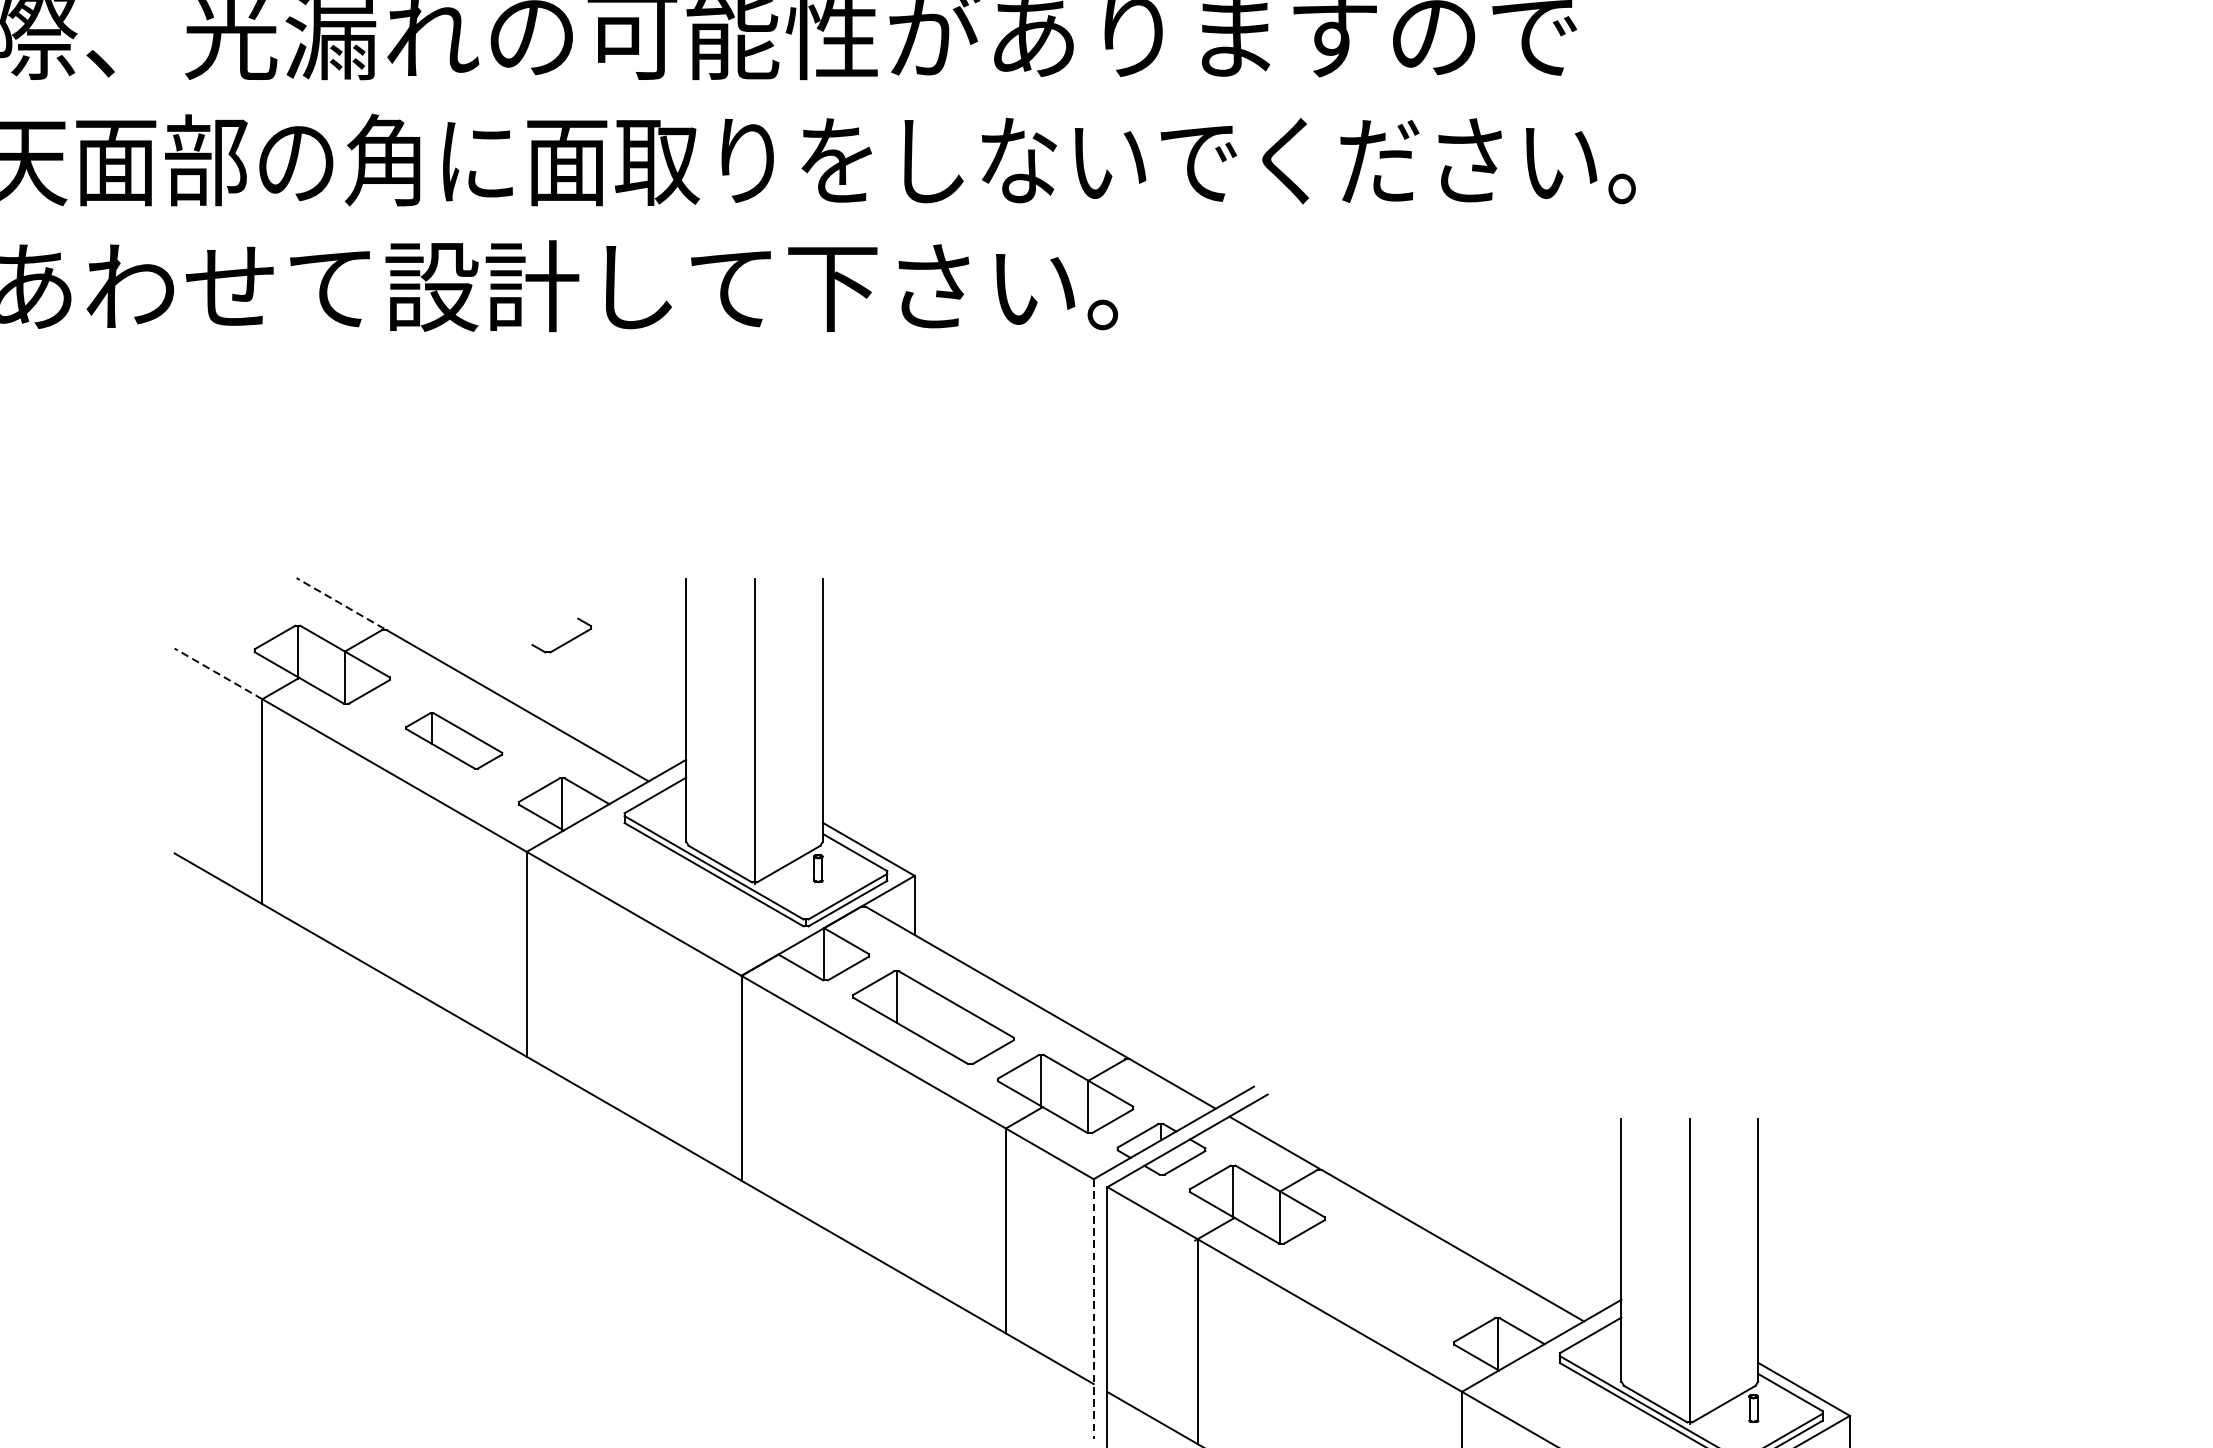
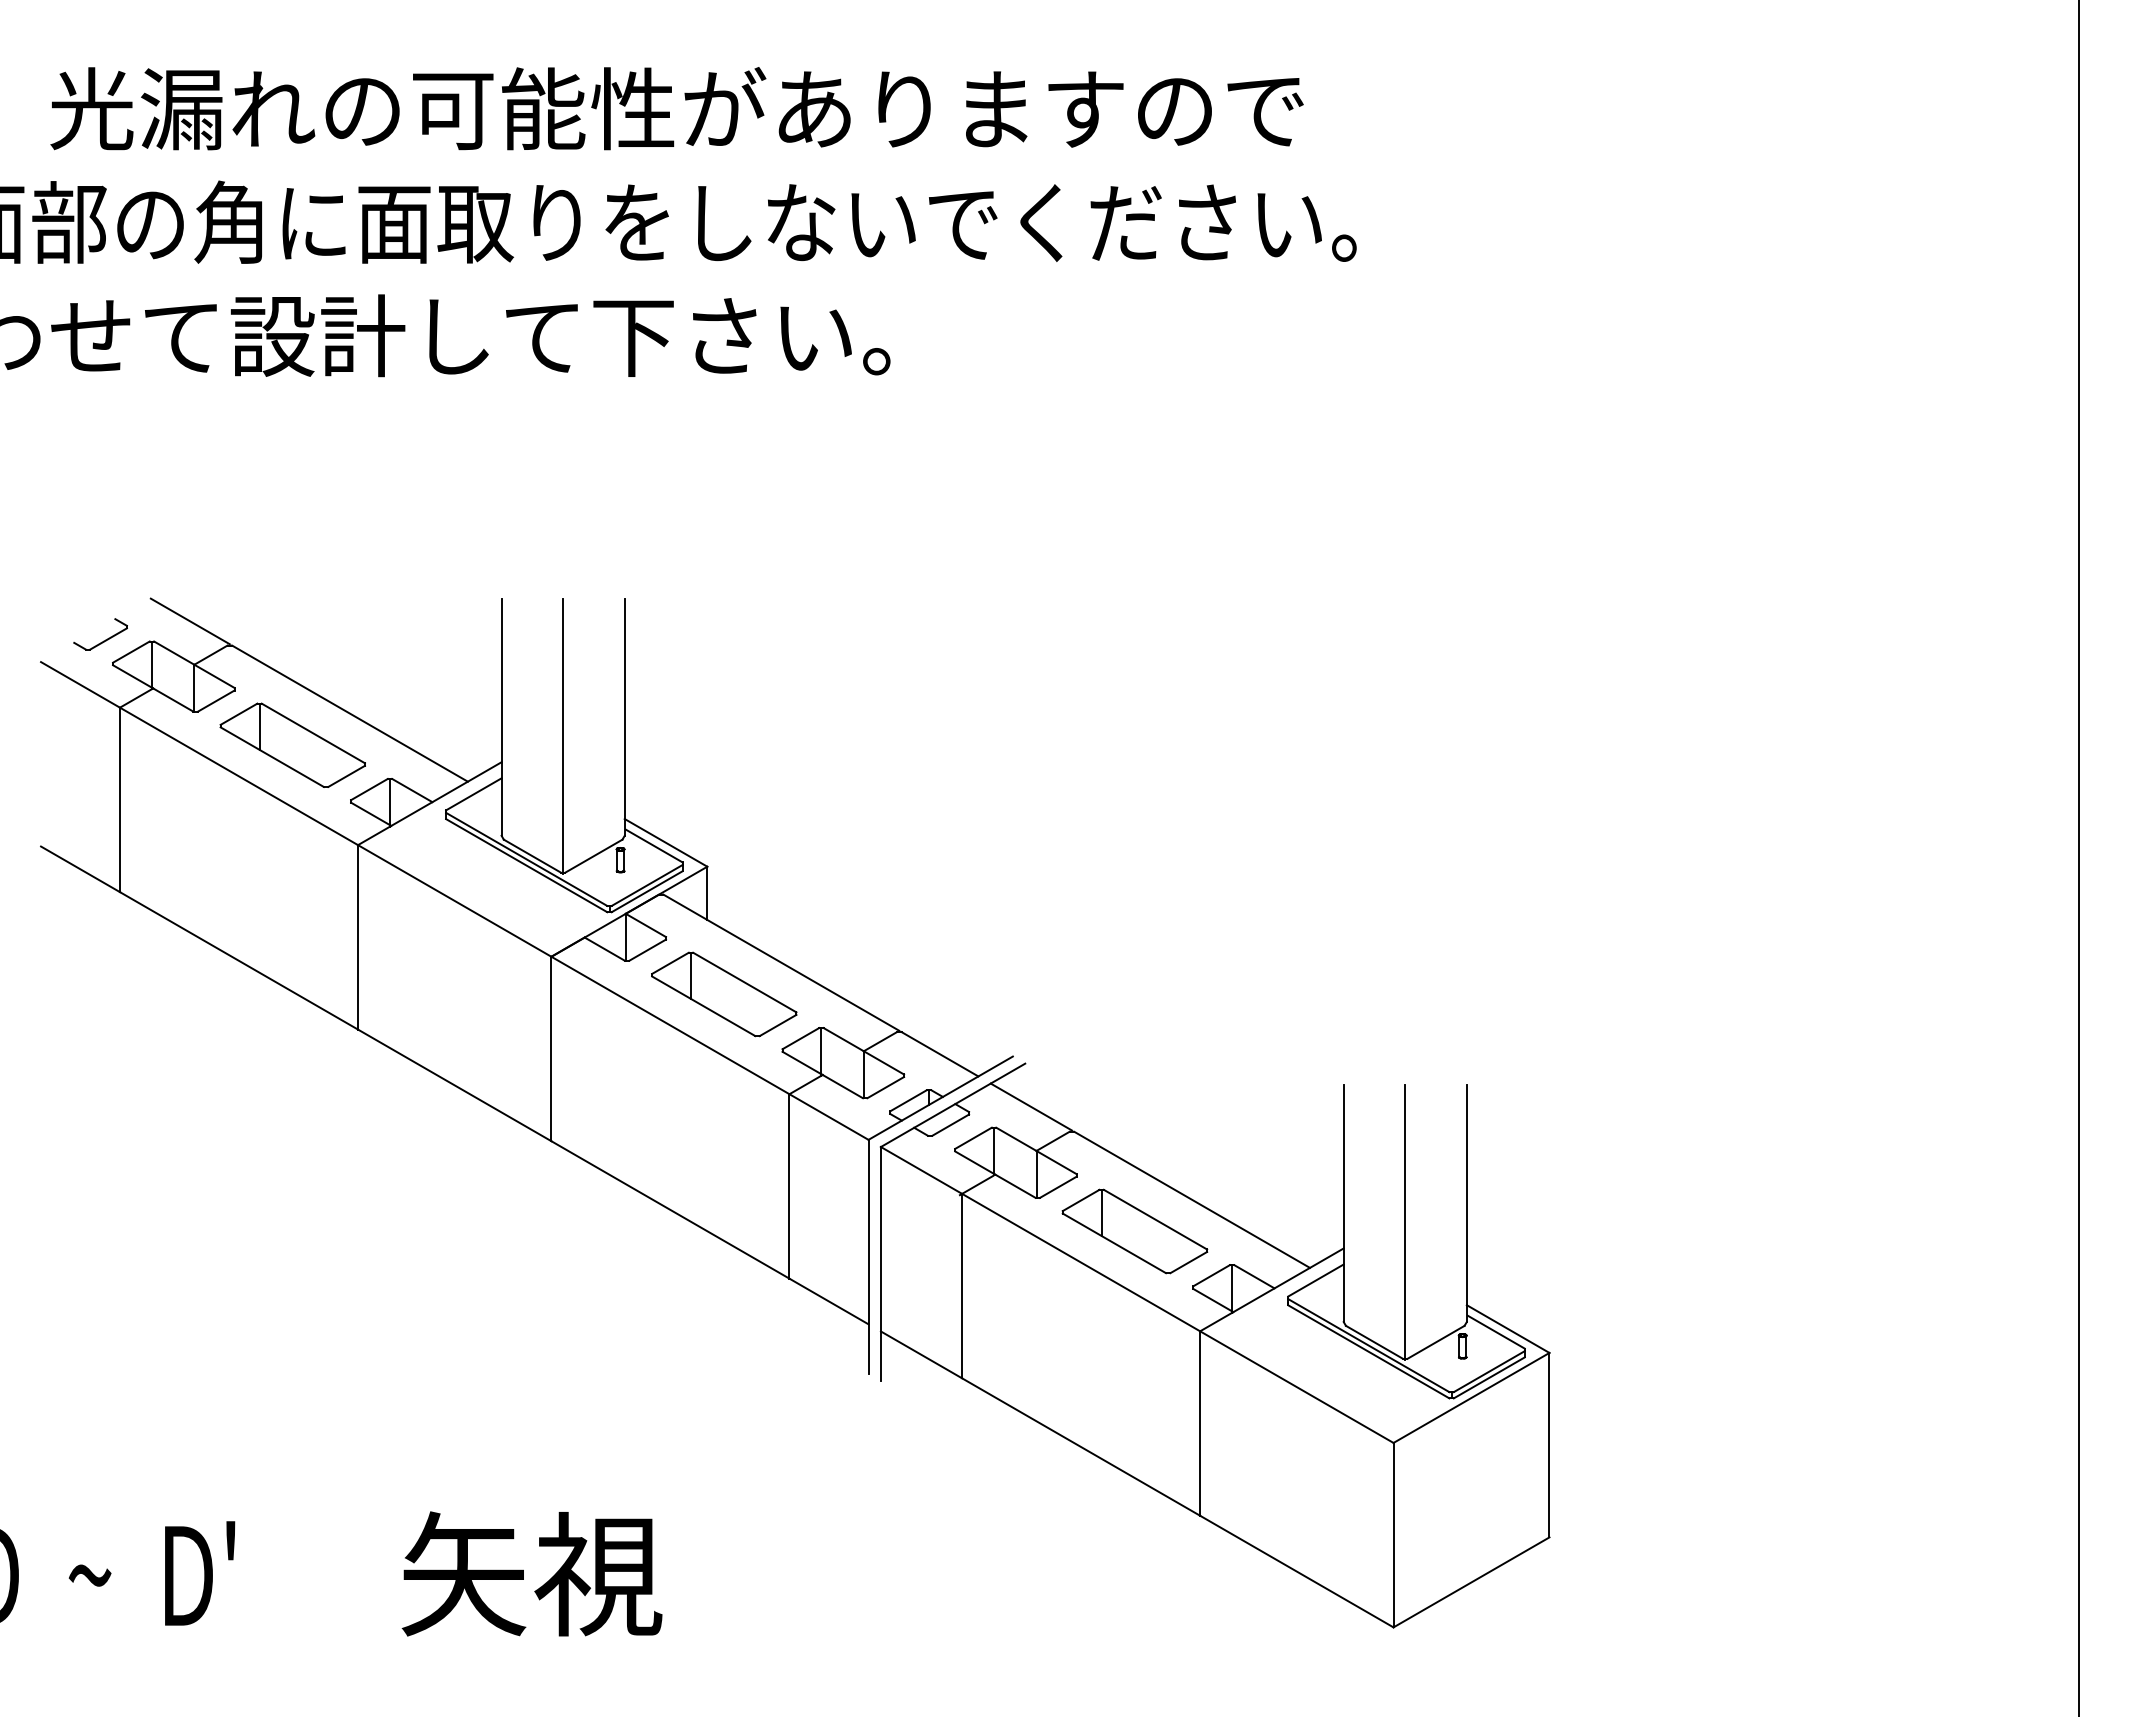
line: (340, 603) -> (190, 621), dashed -> solid
part: (565, 642) -> (103, 640), moved
line: (218, 673) -> (80, 684), dashed -> solid
part: (453, 740) -> (292, 744), size x1.67
part: (1389, 1280) -> (1134, 1231), added
line: (1093, 1308) -> (868, 1256), dashed -> solid

